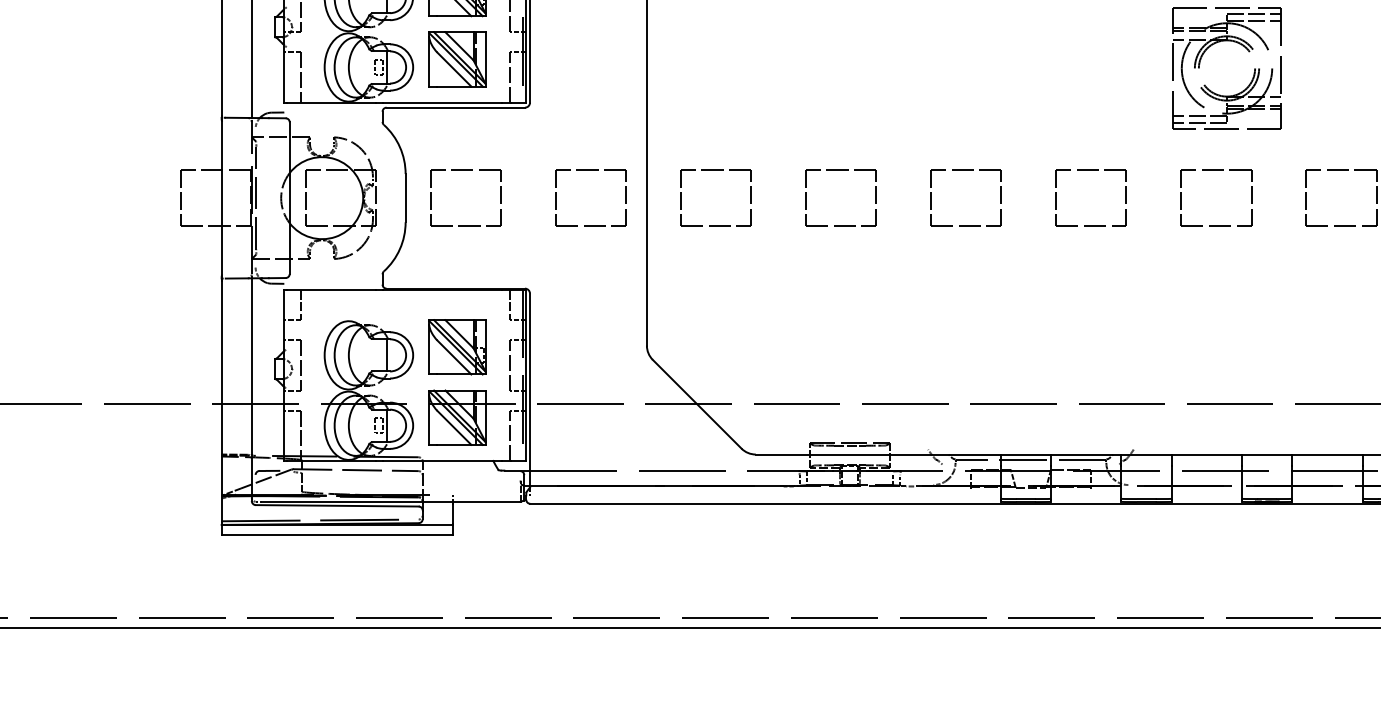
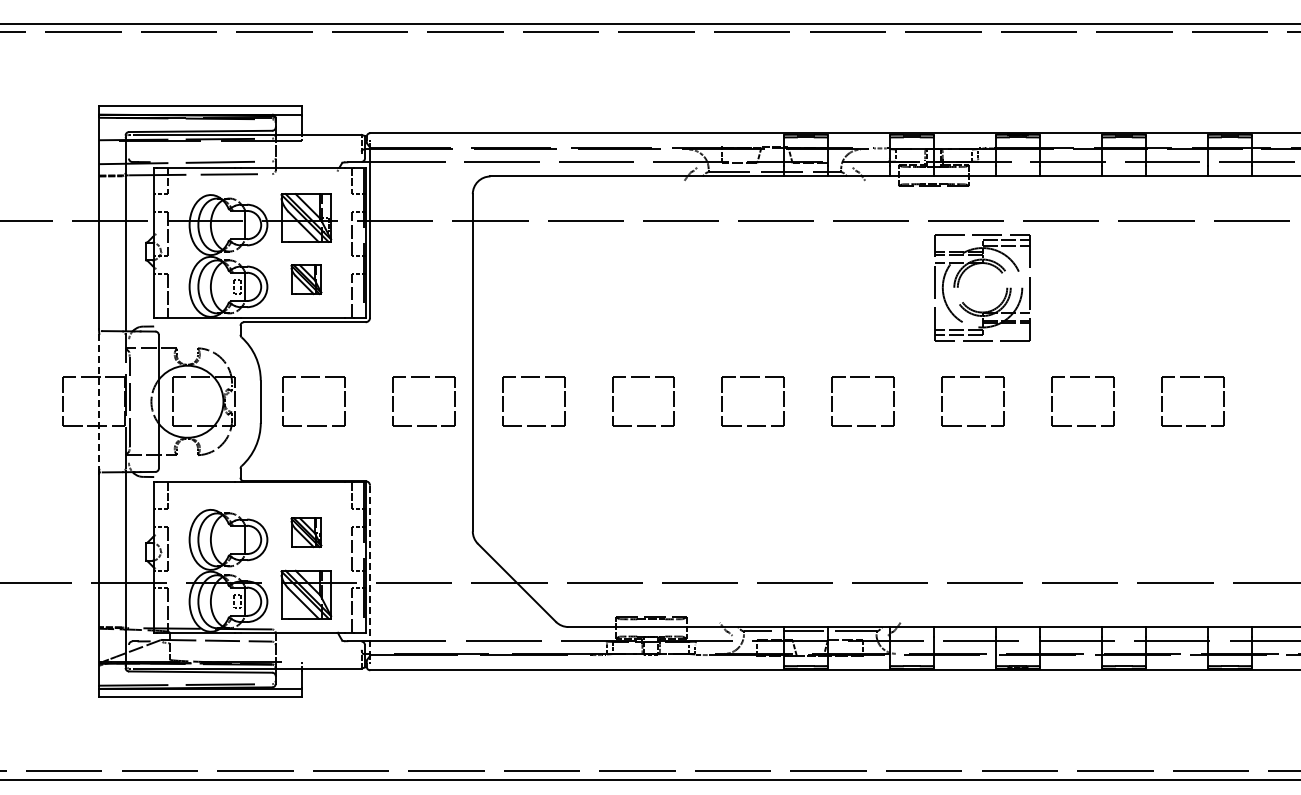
part: (457, 59) -> (306, 279), size x0.6
line: (222, 197) -> (99, 401), solid -> dashed
part: (457, 346) -> (306, 532), size x0.6
line: (530, 391) -> (370, 571), solid -> dashed

